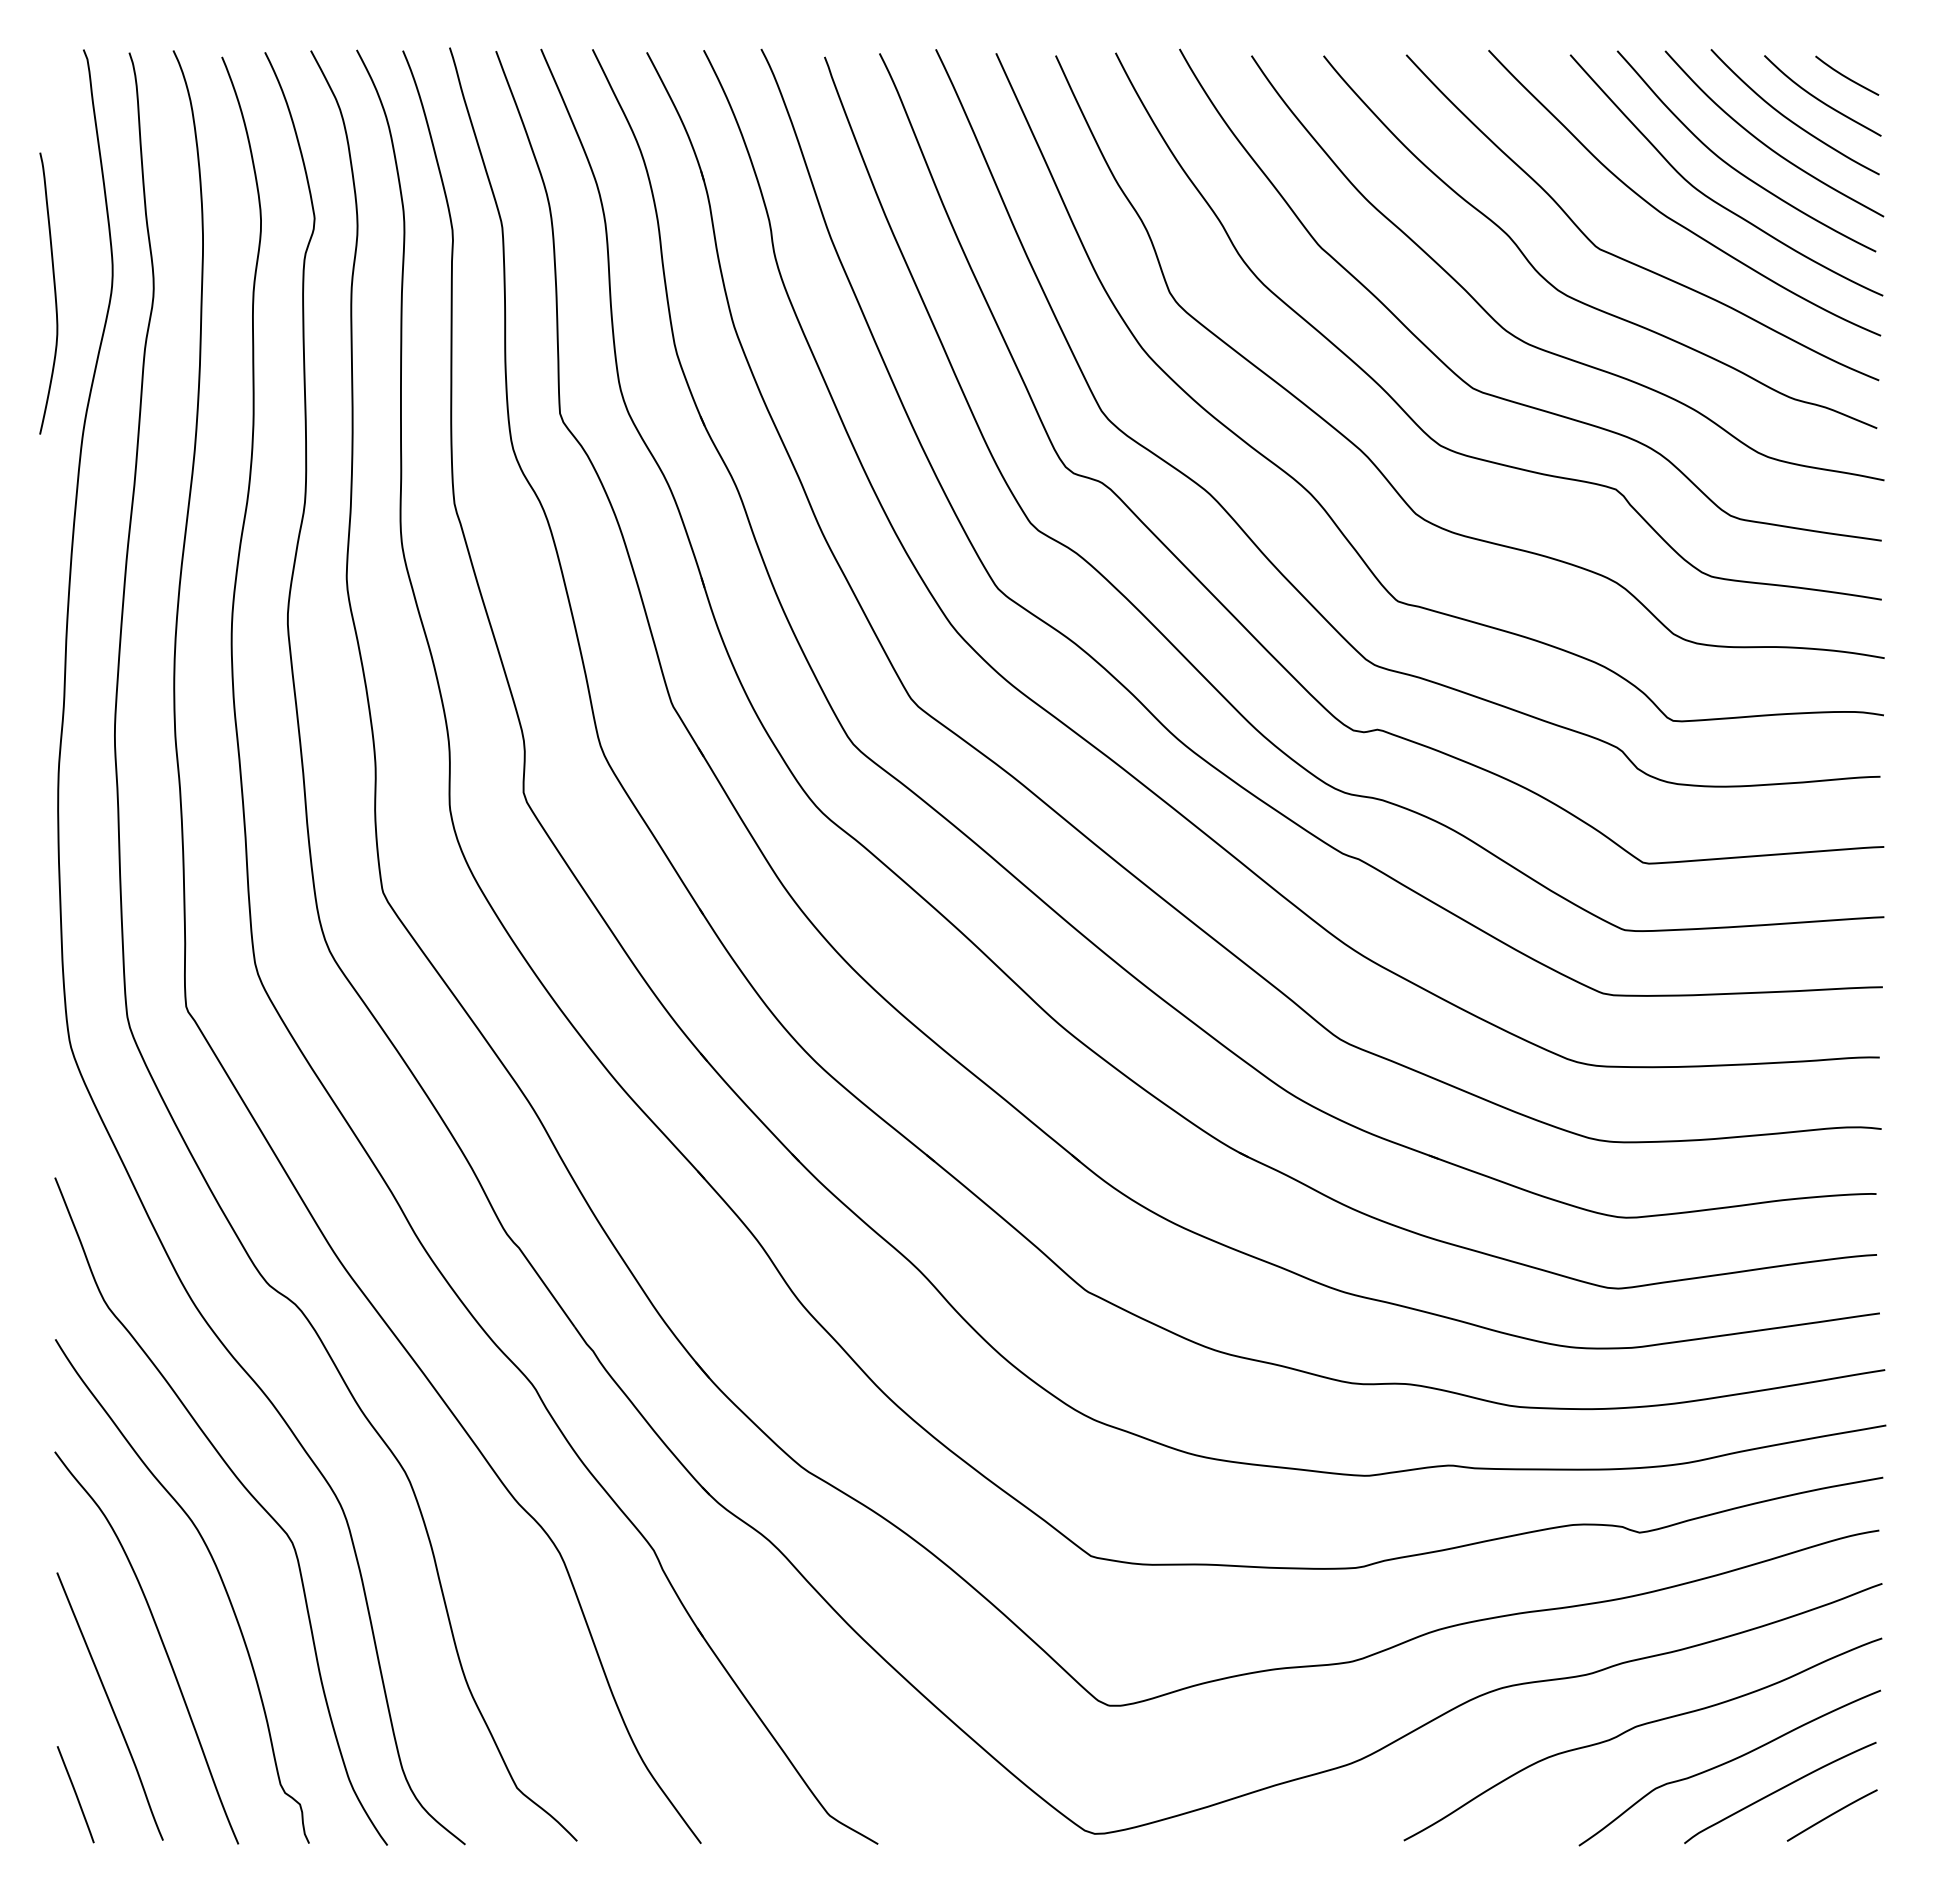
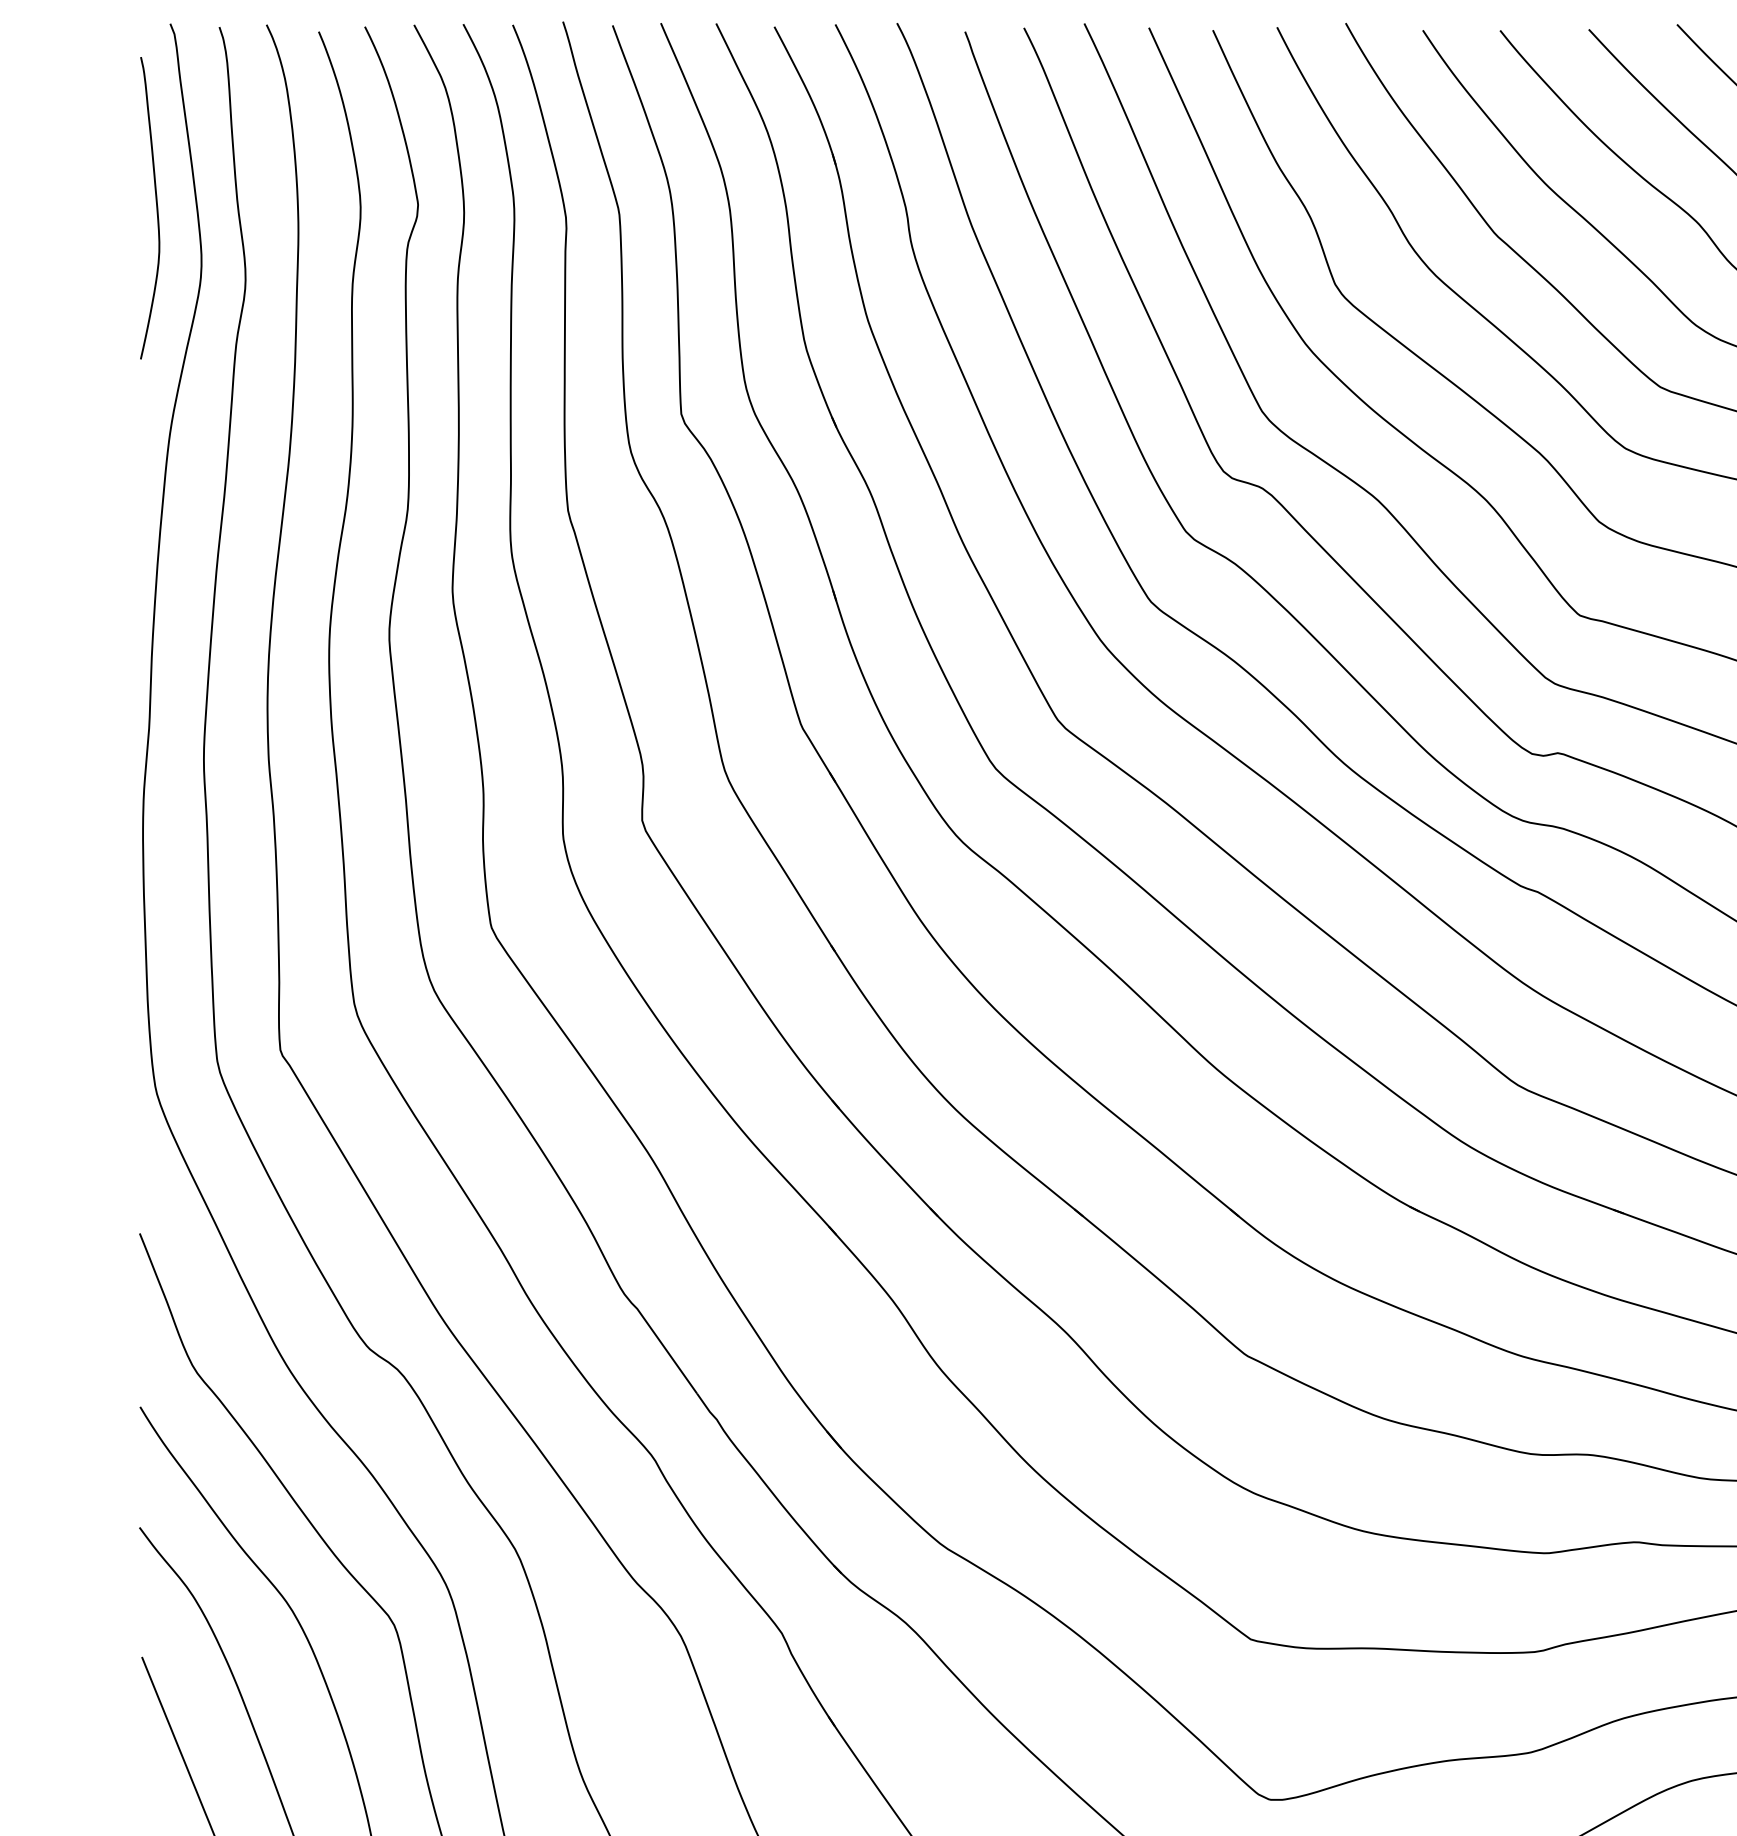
curve: (54, 293) -> (156, 208), moved

